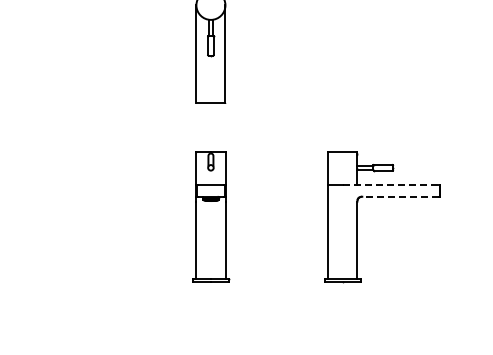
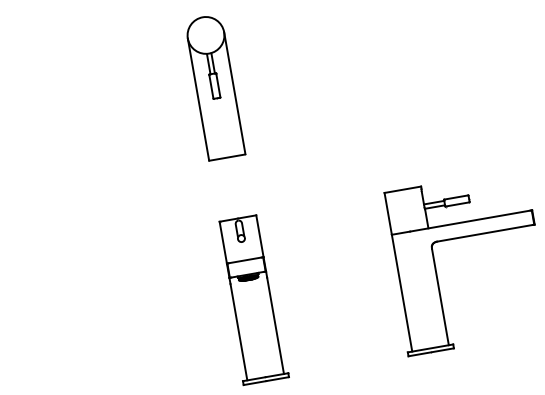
line: (391, 185) -> (471, 221), dashed -> solid
line: (400, 196) -> (484, 233), dashed -> solid

